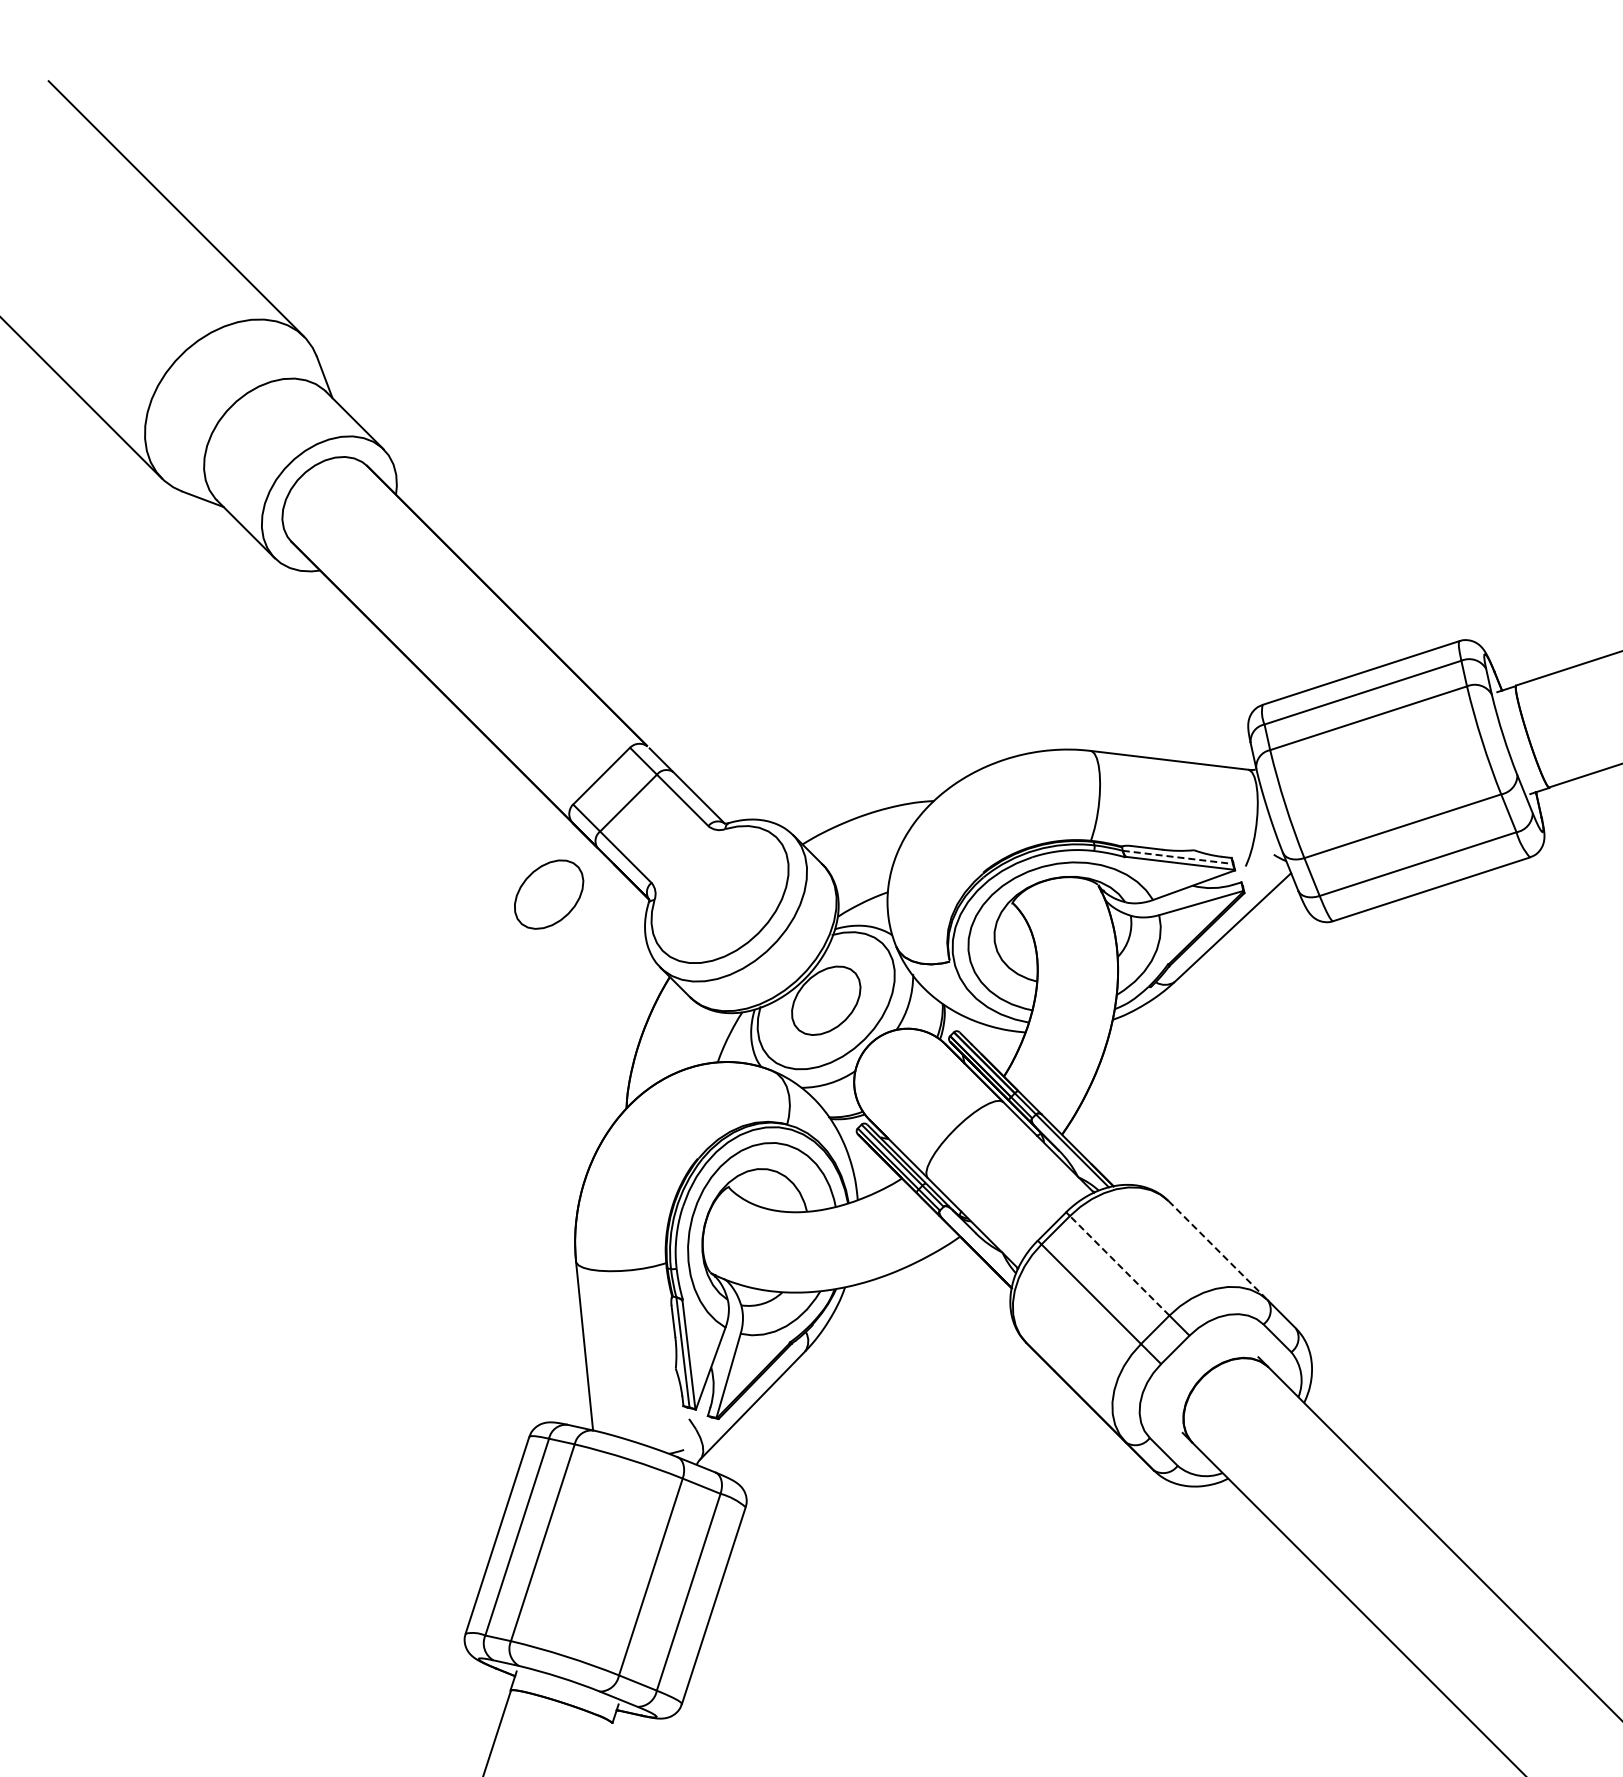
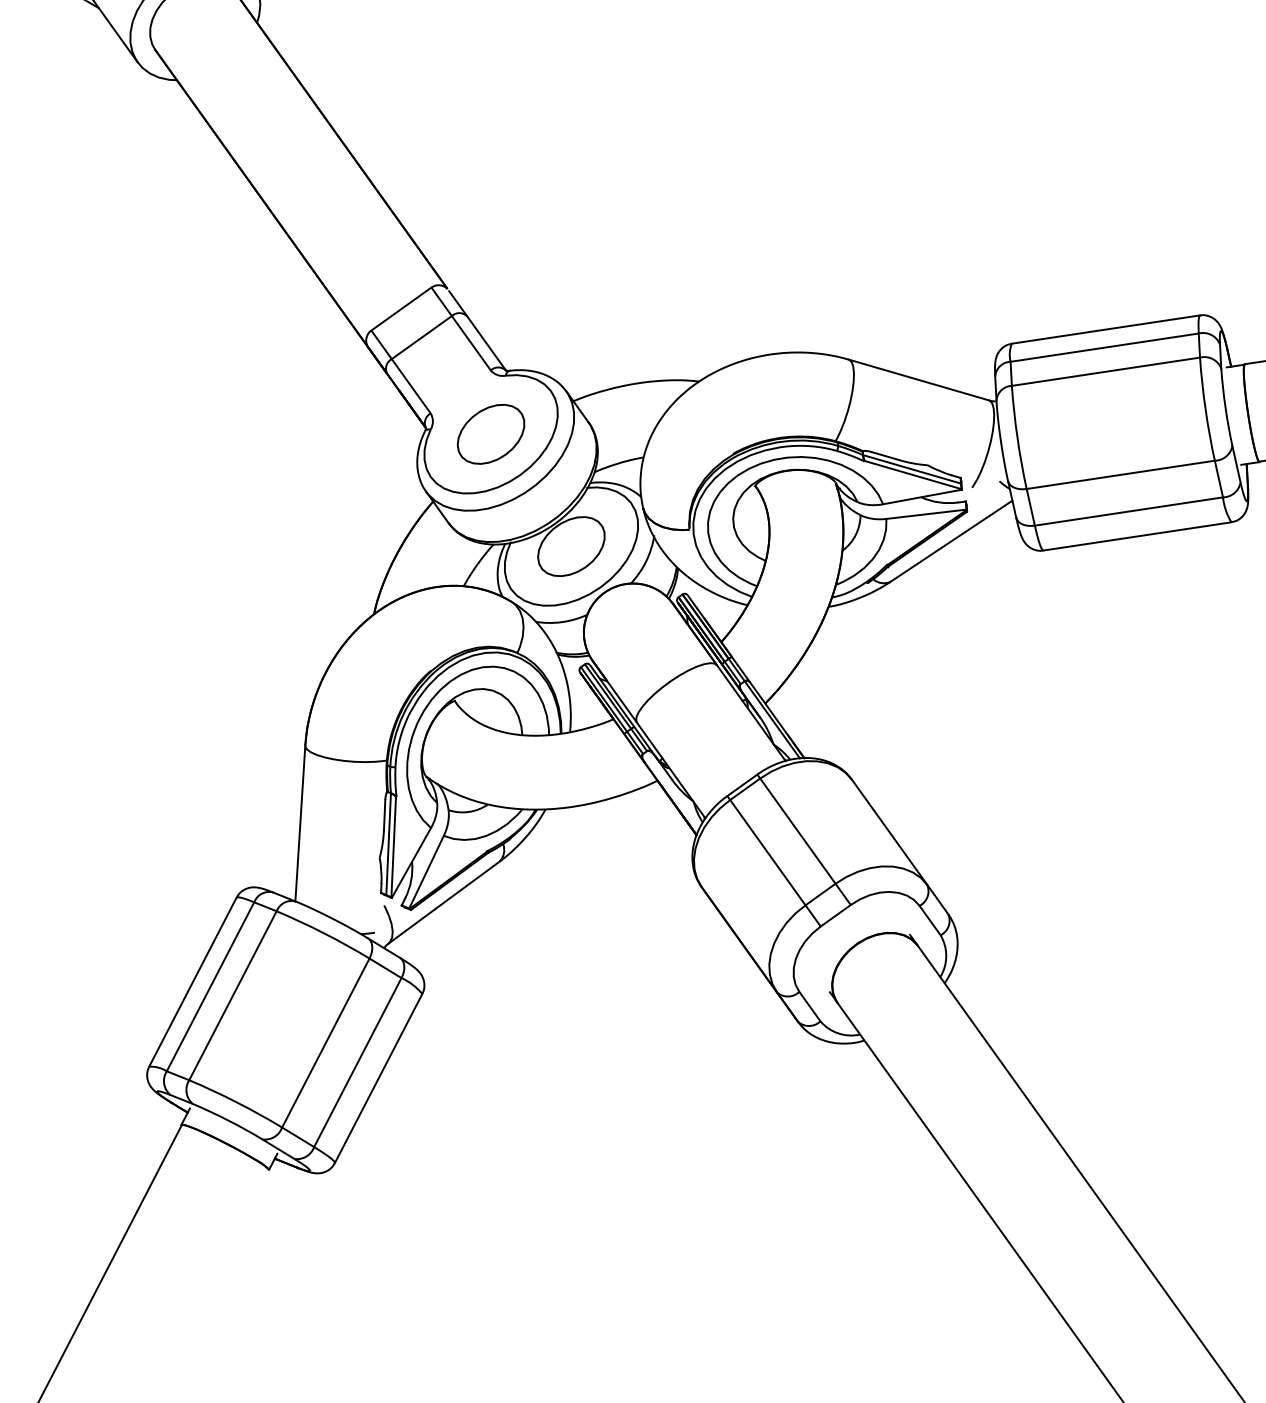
line: (1178, 857) -> (912, 469), dashed -> solid
part: (549, 894) -> (491, 434), moved
line: (1218, 1251) -> (889, 832), dashed -> solid
line: (1119, 1265) -> (797, 830), dashed -> solid

